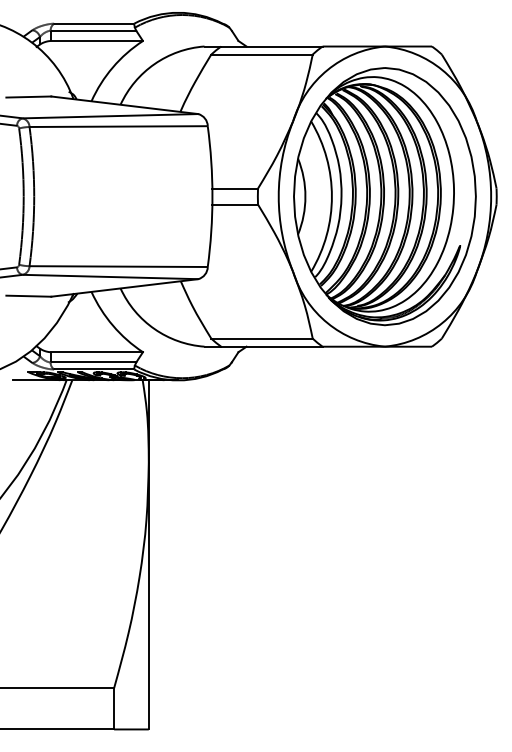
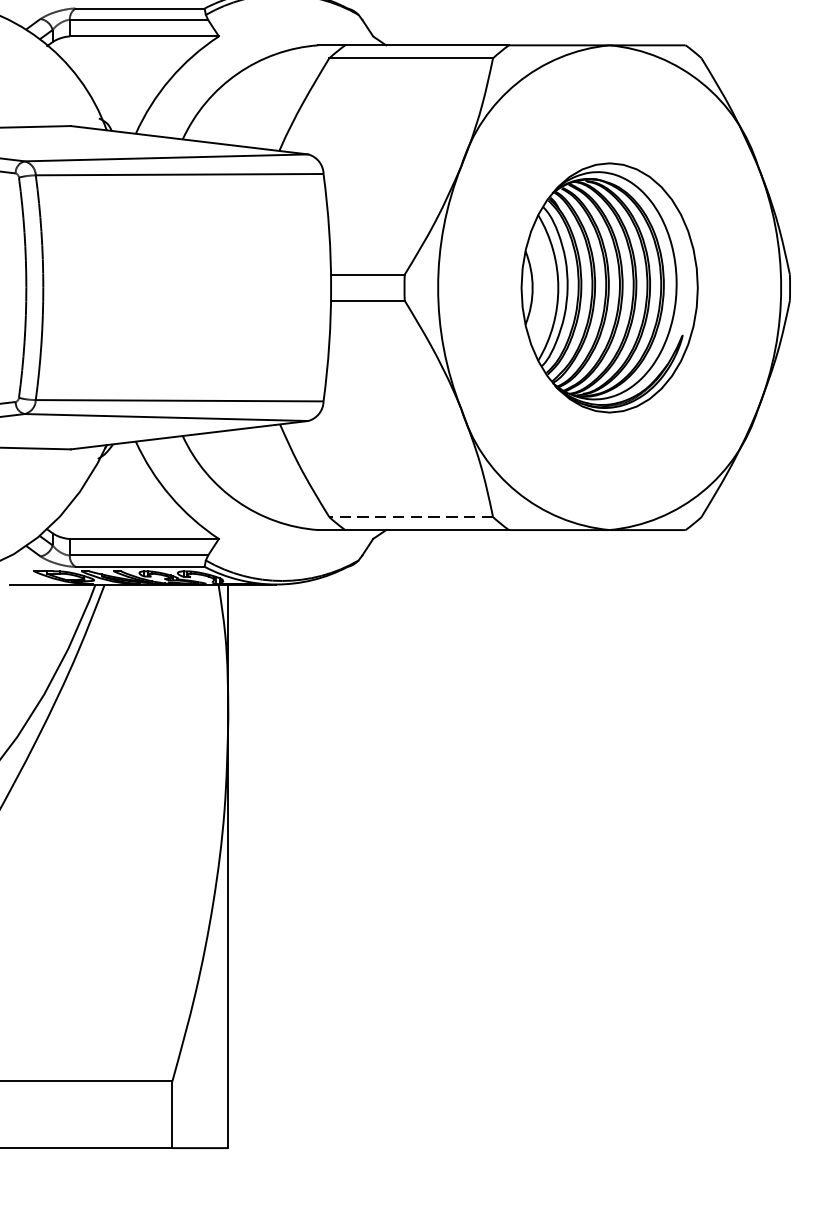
part: (384, 196) -> (608, 287), size x0.6
line: (262, 338) -> (411, 516), solid -> dashed

